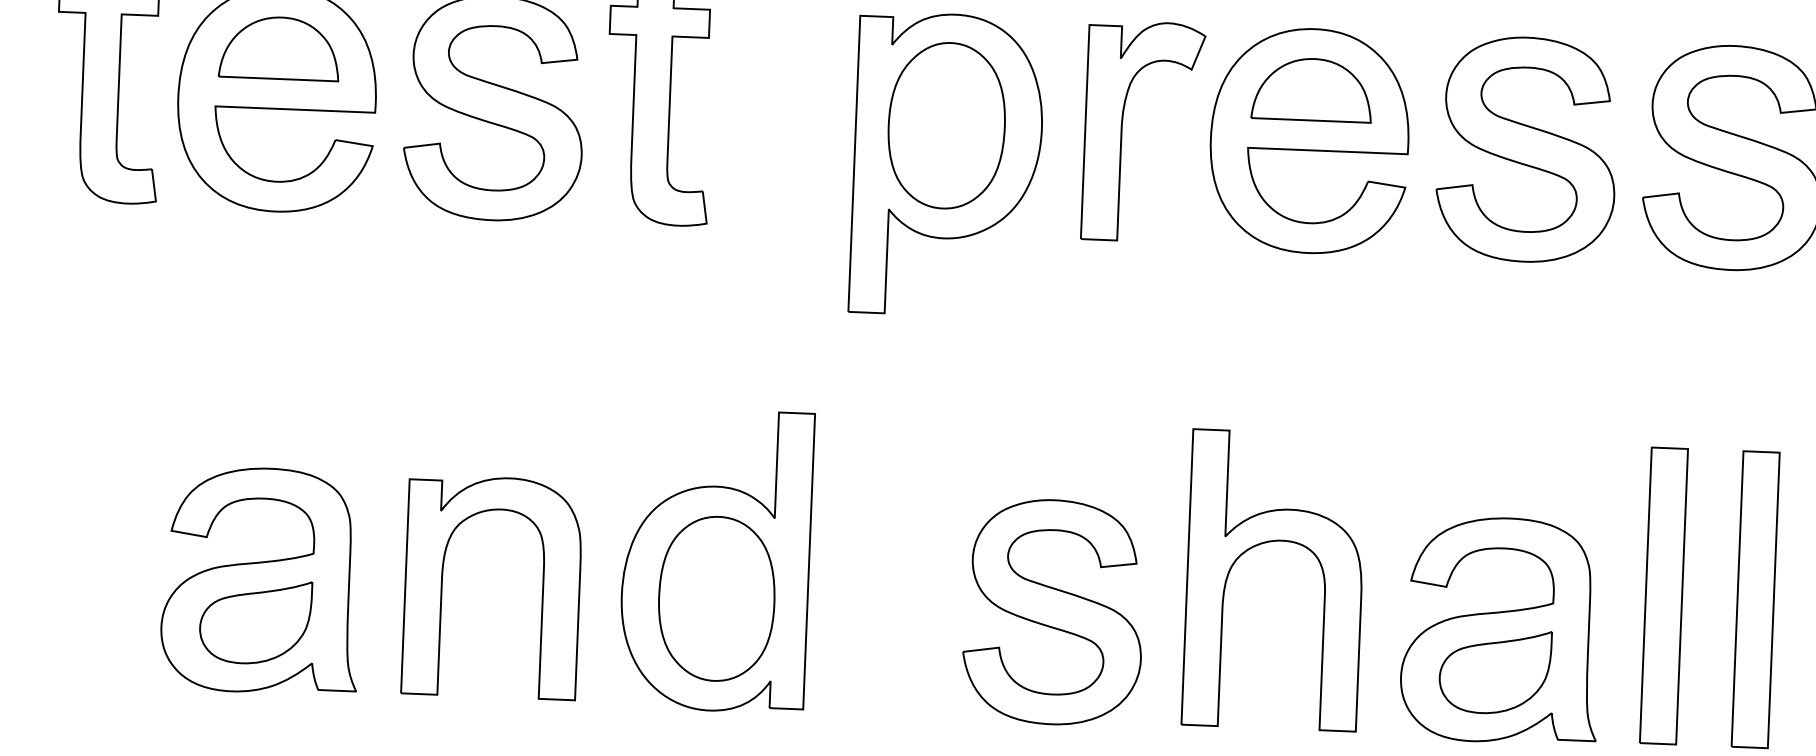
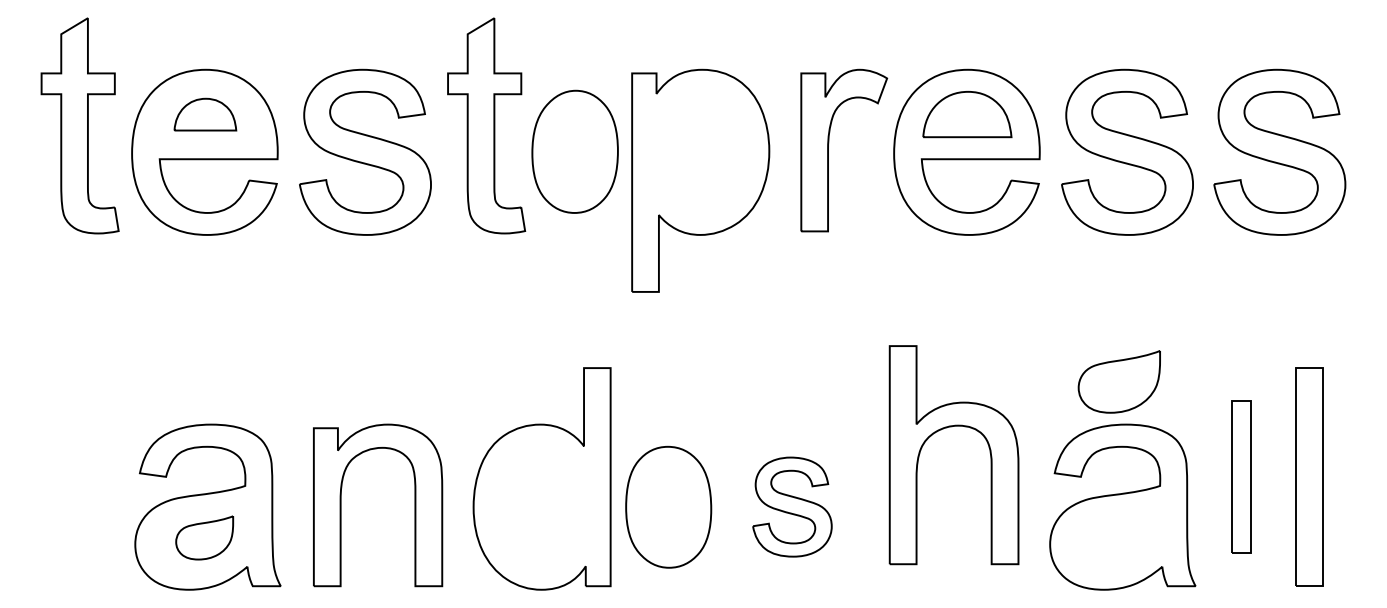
part: (279, 48) -> (205, 114), size x0.7
part: (945, 125) -> (574, 151), moved
part: (1258, 546) -> (941, 430), moved
part: (1664, 595) -> (1241, 476), size x0.7
part: (716, 597) -> (668, 506), moved
part: (1053, 611) -> (792, 506), size x0.6
part: (255, 621) -> (204, 537), size x0.7
part: (1494, 671) -> (1118, 381), moved

